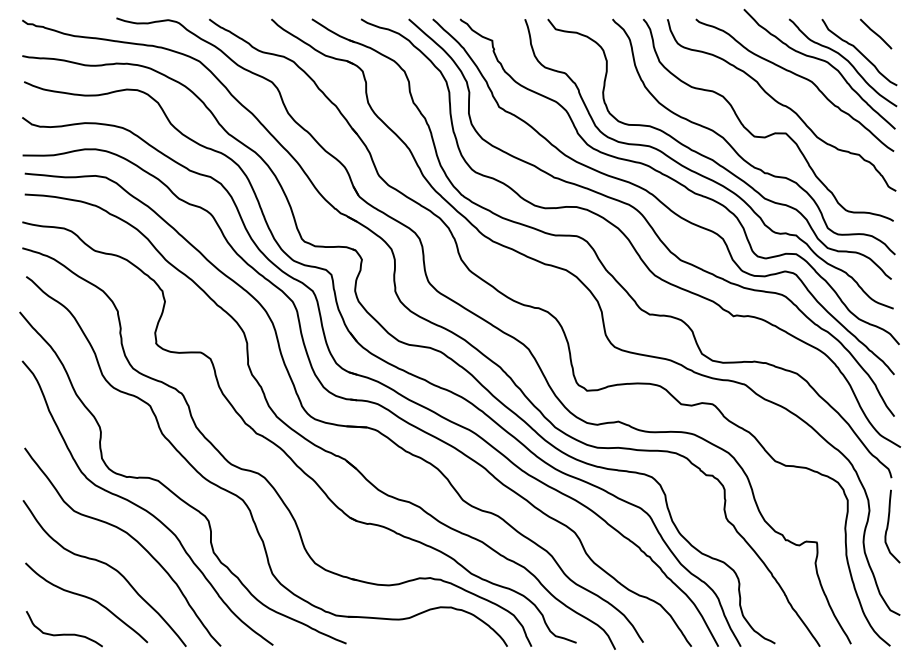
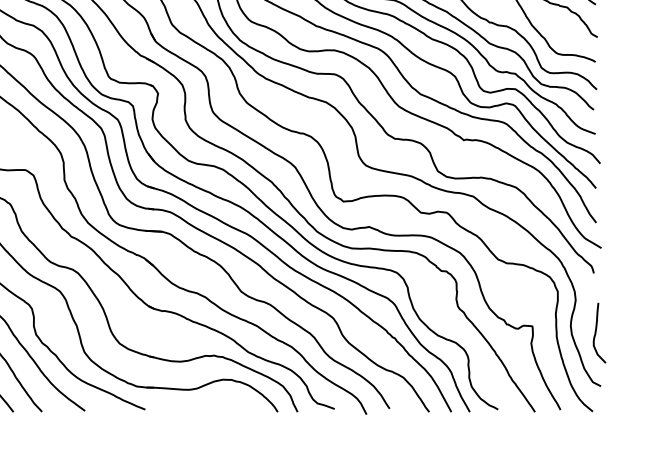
curve: (888, 526) -> (596, 332), moved

